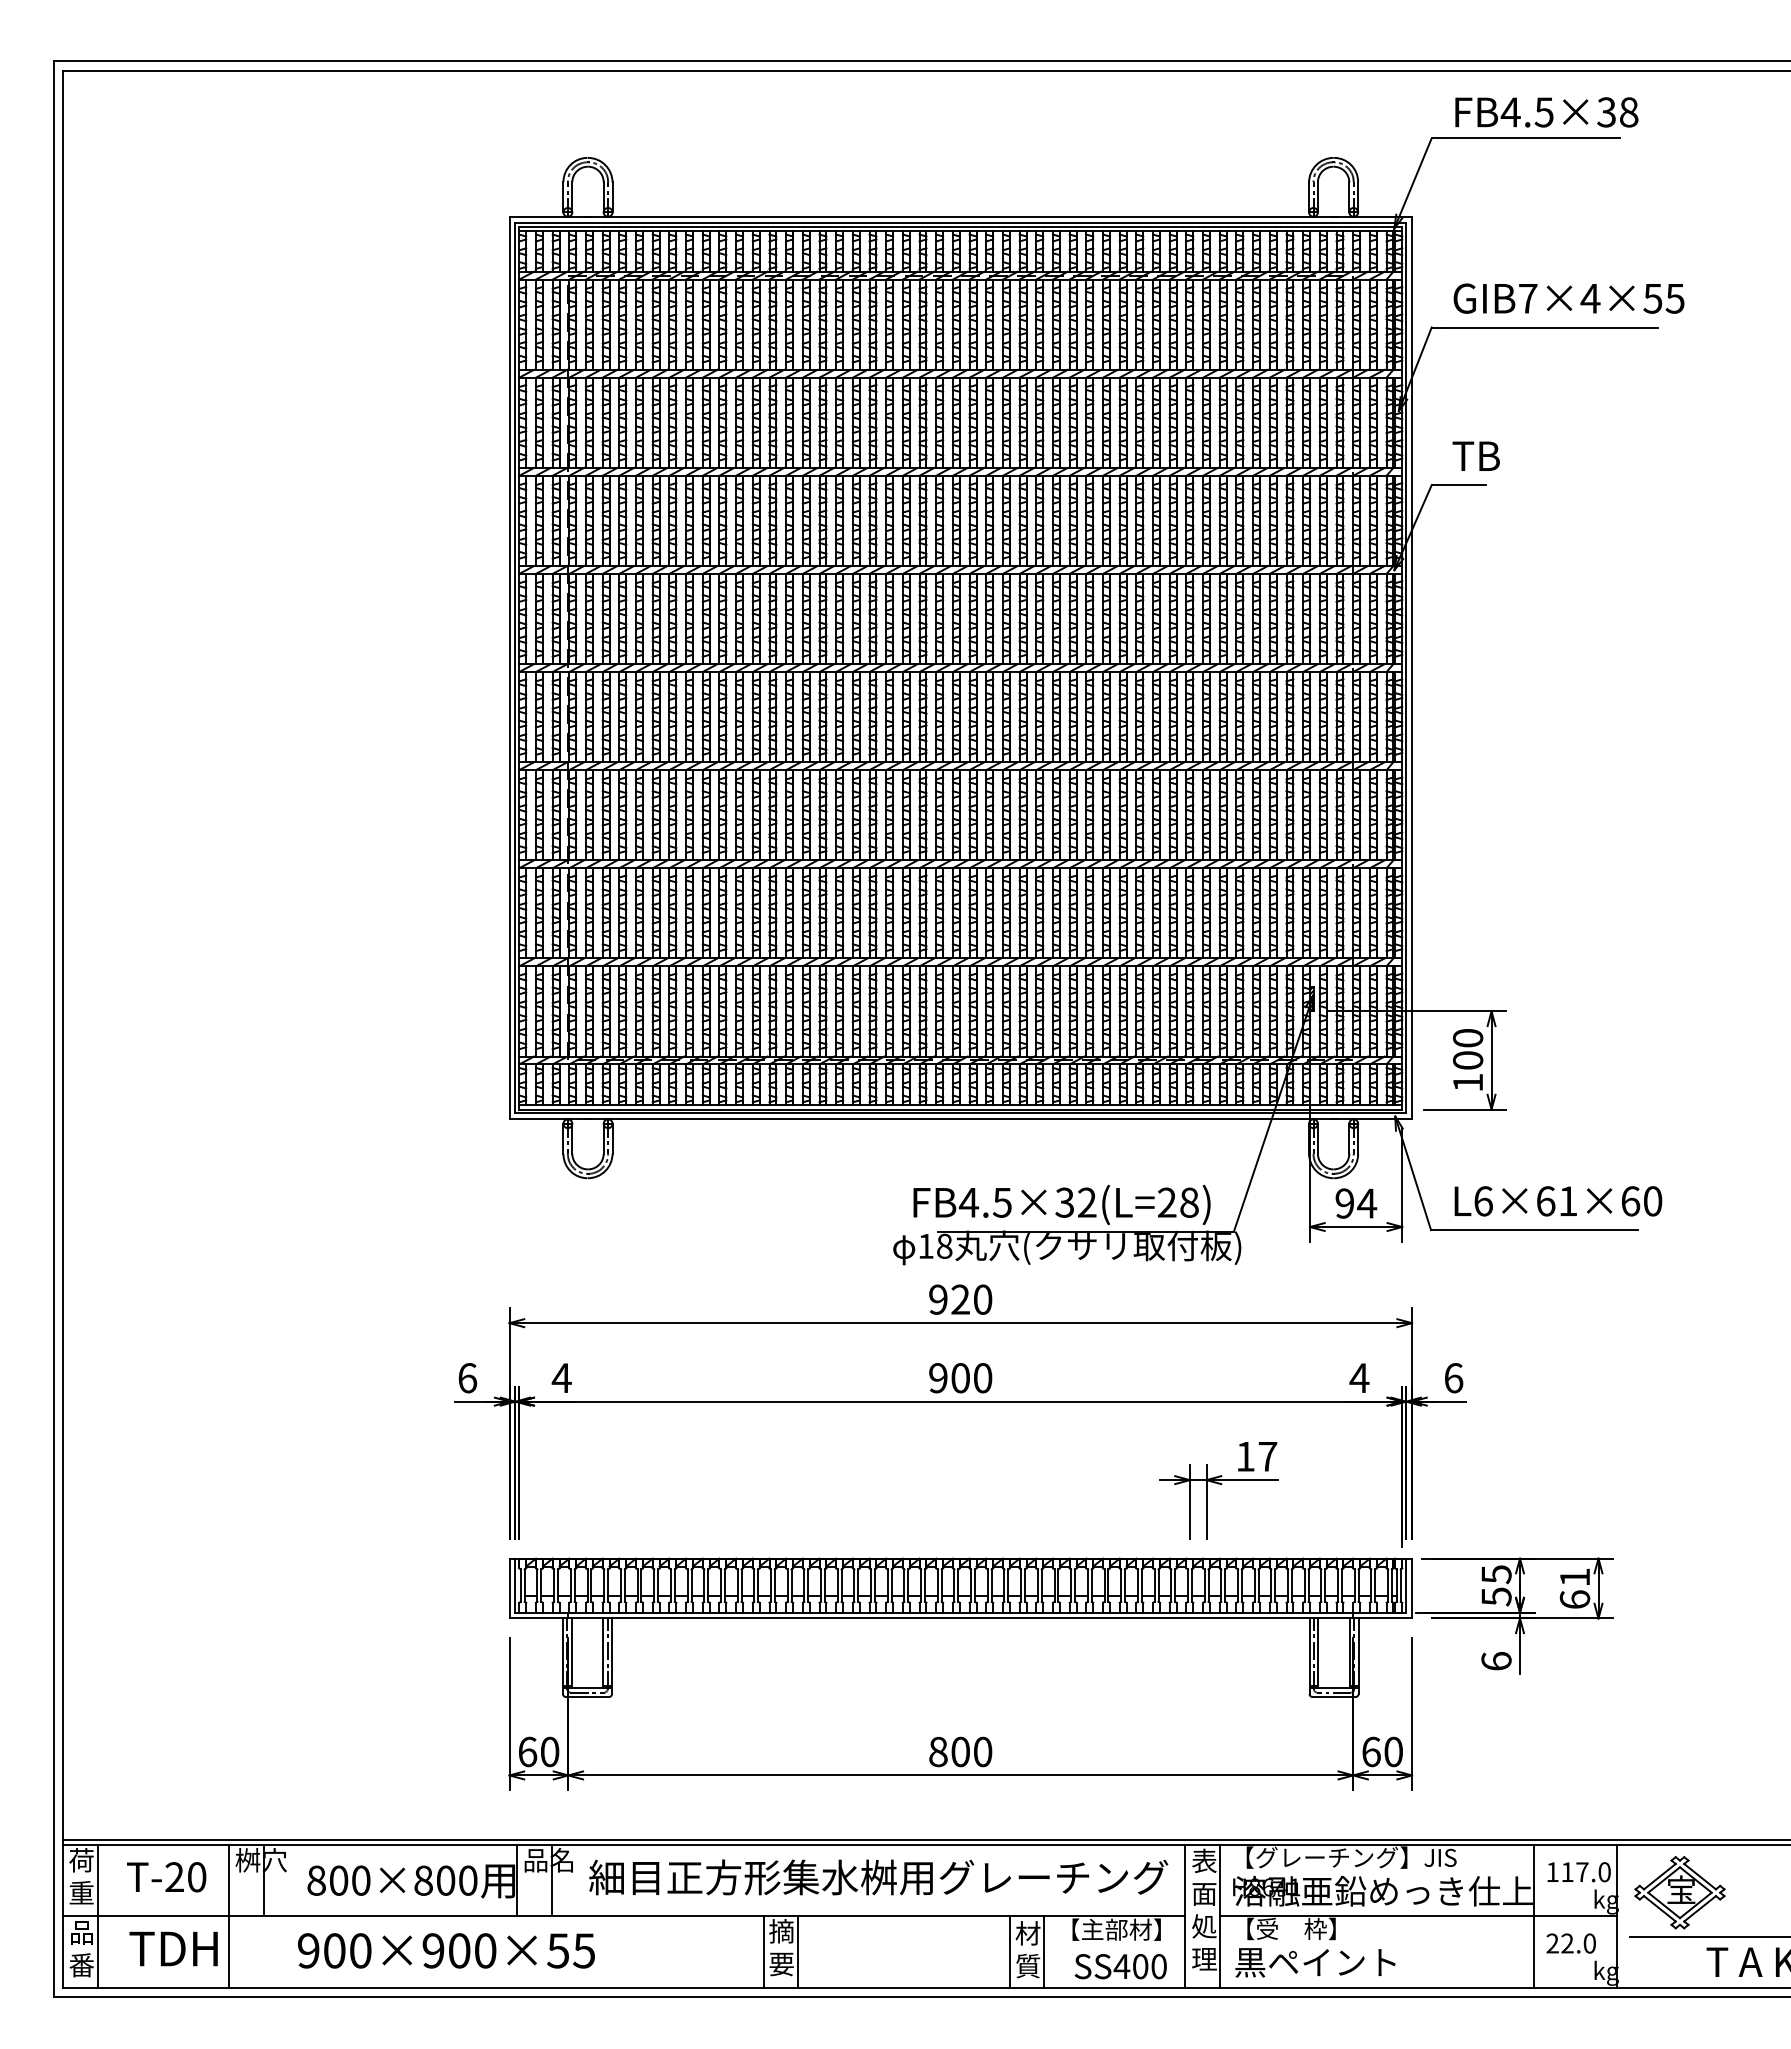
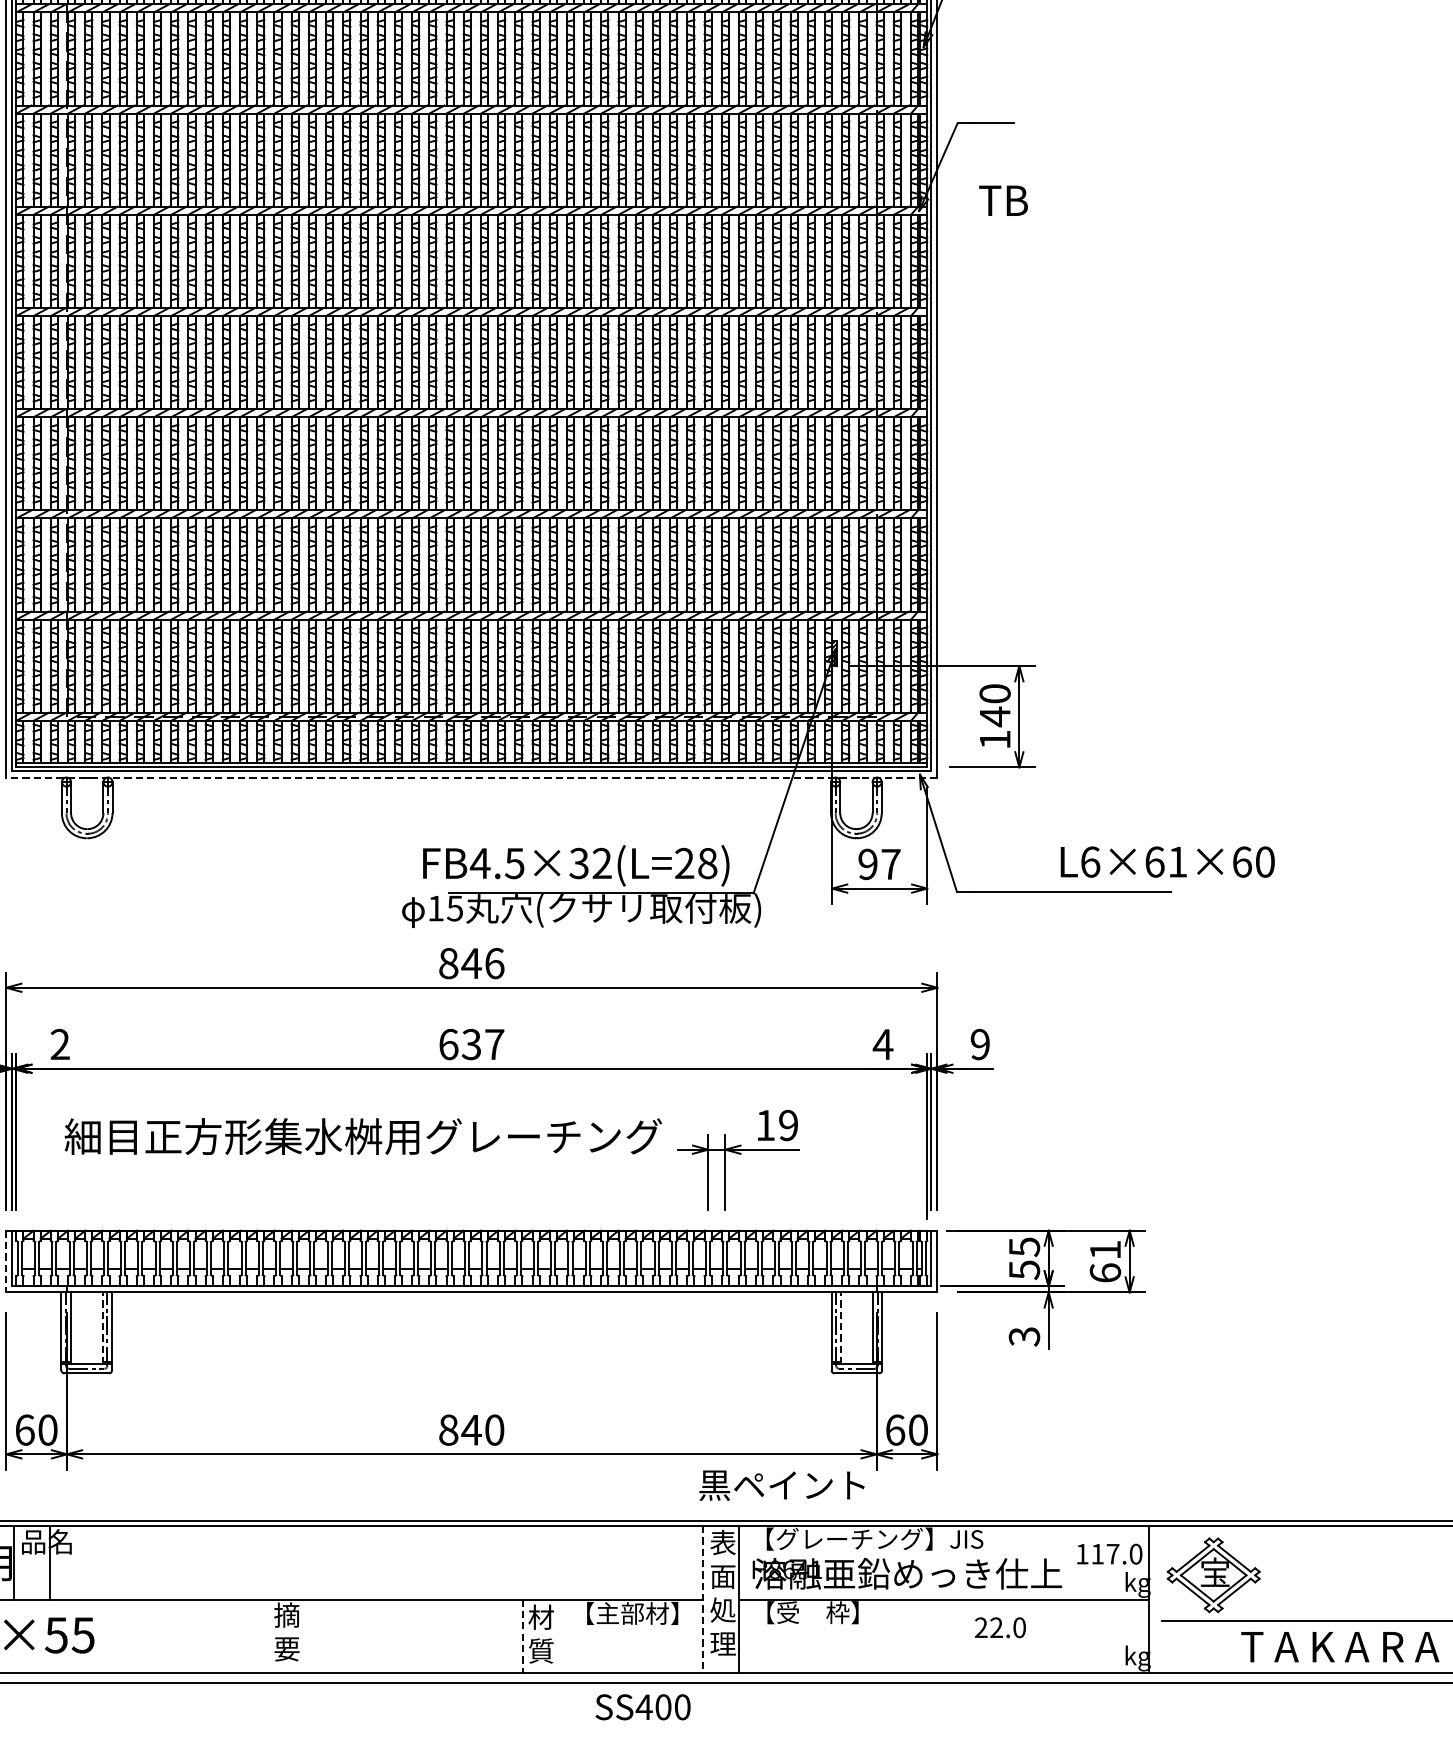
text: (1475, 455) -> (1002, 199), moved
text: (1468, 1060) -> (995, 716), 100 -> 140
line: (960, 1119) -> (471, 777), solid -> dashed
text: (1558, 1201) -> (1167, 862), moved
text: (1367, 1203) -> (891, 864), 94 -> 97
text: (944, 1245) -> (455, 907), 18 -> 15
text: (960, 1299) -> (471, 963), 920 -> 846
text: (561, 1377) -> (59, 1043), 4 -> 2
text: (960, 1378) -> (471, 1044), 900 -> 637
text: (1453, 1378) -> (980, 1044), 6 -> 9
text: (1267, 1456) -> (788, 1125), 17 -> 19
line: (509, 1588) -> (6, 1261), solid -> dashed
line: (603, 1653) -> (103, 1328), solid -> dashed
line: (1318, 1653) -> (840, 1328), solid -> dashed
text: (1496, 1661) -> (1024, 1336), 6 -> 3
text: (960, 1751) -> (471, 1429), 800 -> 840
text: (878, 1877) -> (363, 1136), moved
line: (1533, 1915) -> (1062, 1598), removed
line: (1185, 1916) -> (703, 1599), solid -> dashed
text: (1570, 1943) -> (999, 1627), moved
line: (763, 1951) -> (268, 1635), removed
line: (798, 1951) -> (304, 1635), removed
line: (1010, 1951) -> (523, 1635), solid -> dashed
line: (1044, 1951) -> (558, 1635), removed
text: (1315, 1962) -> (782, 1485), moved
text: (1120, 1966) -> (642, 1707), moved

